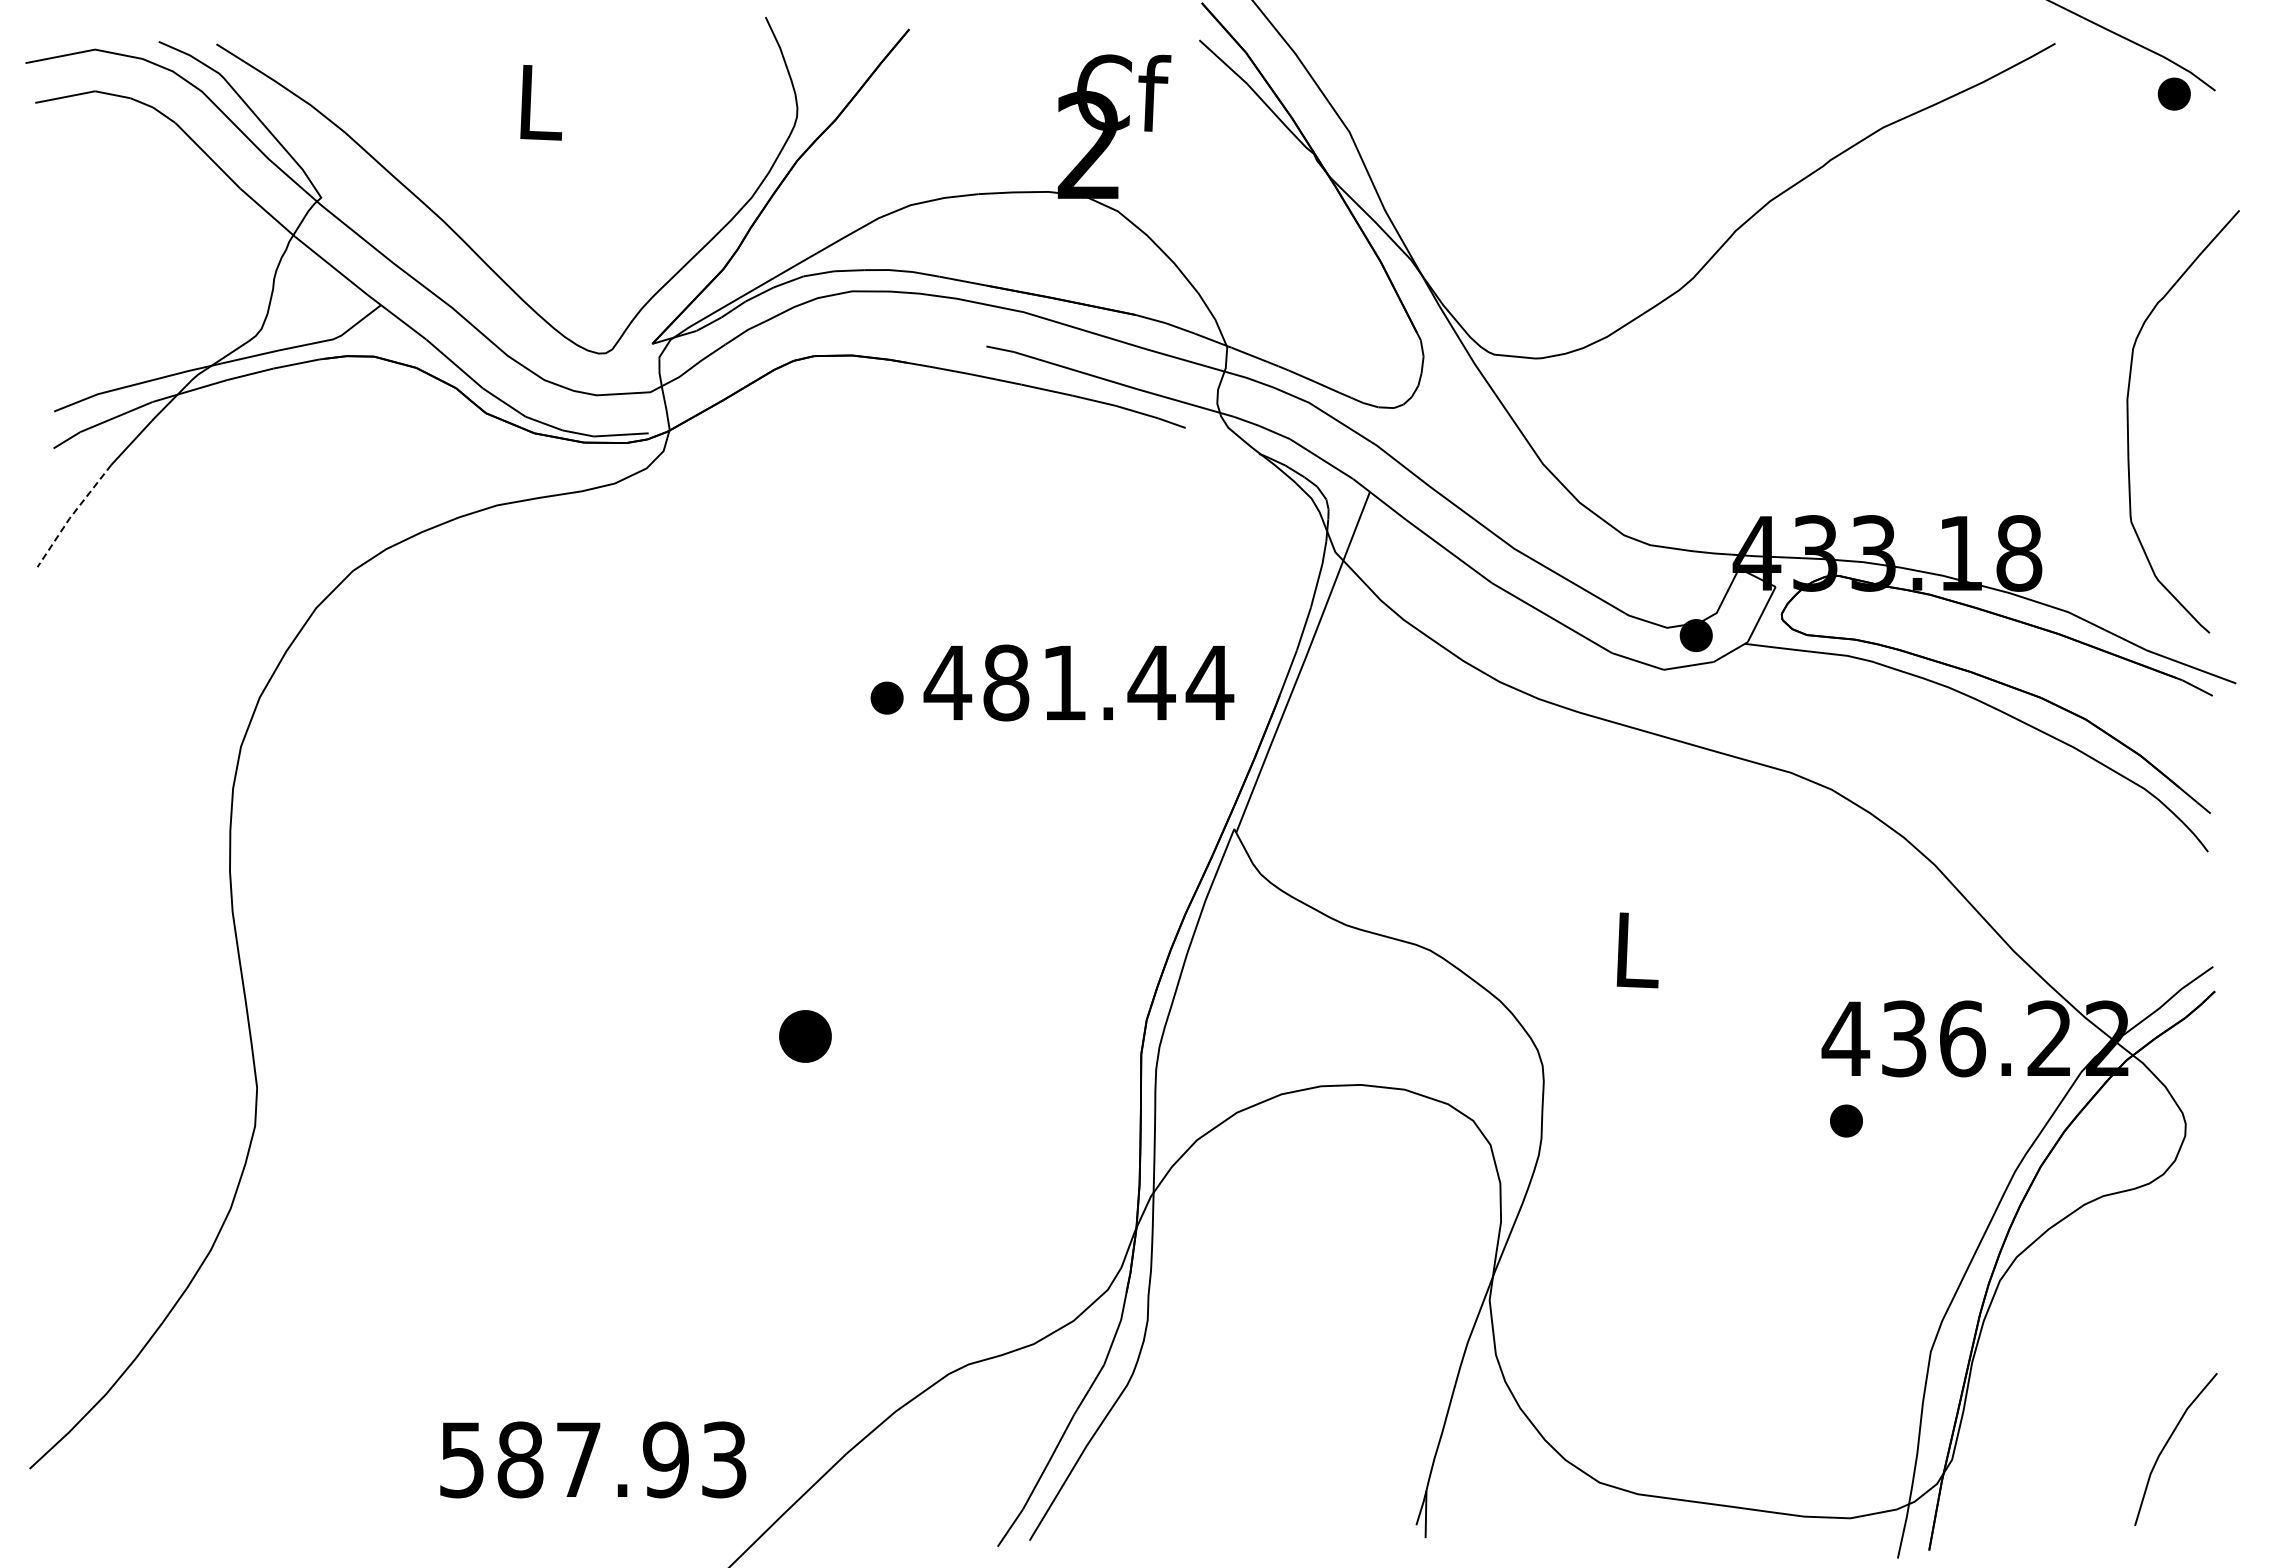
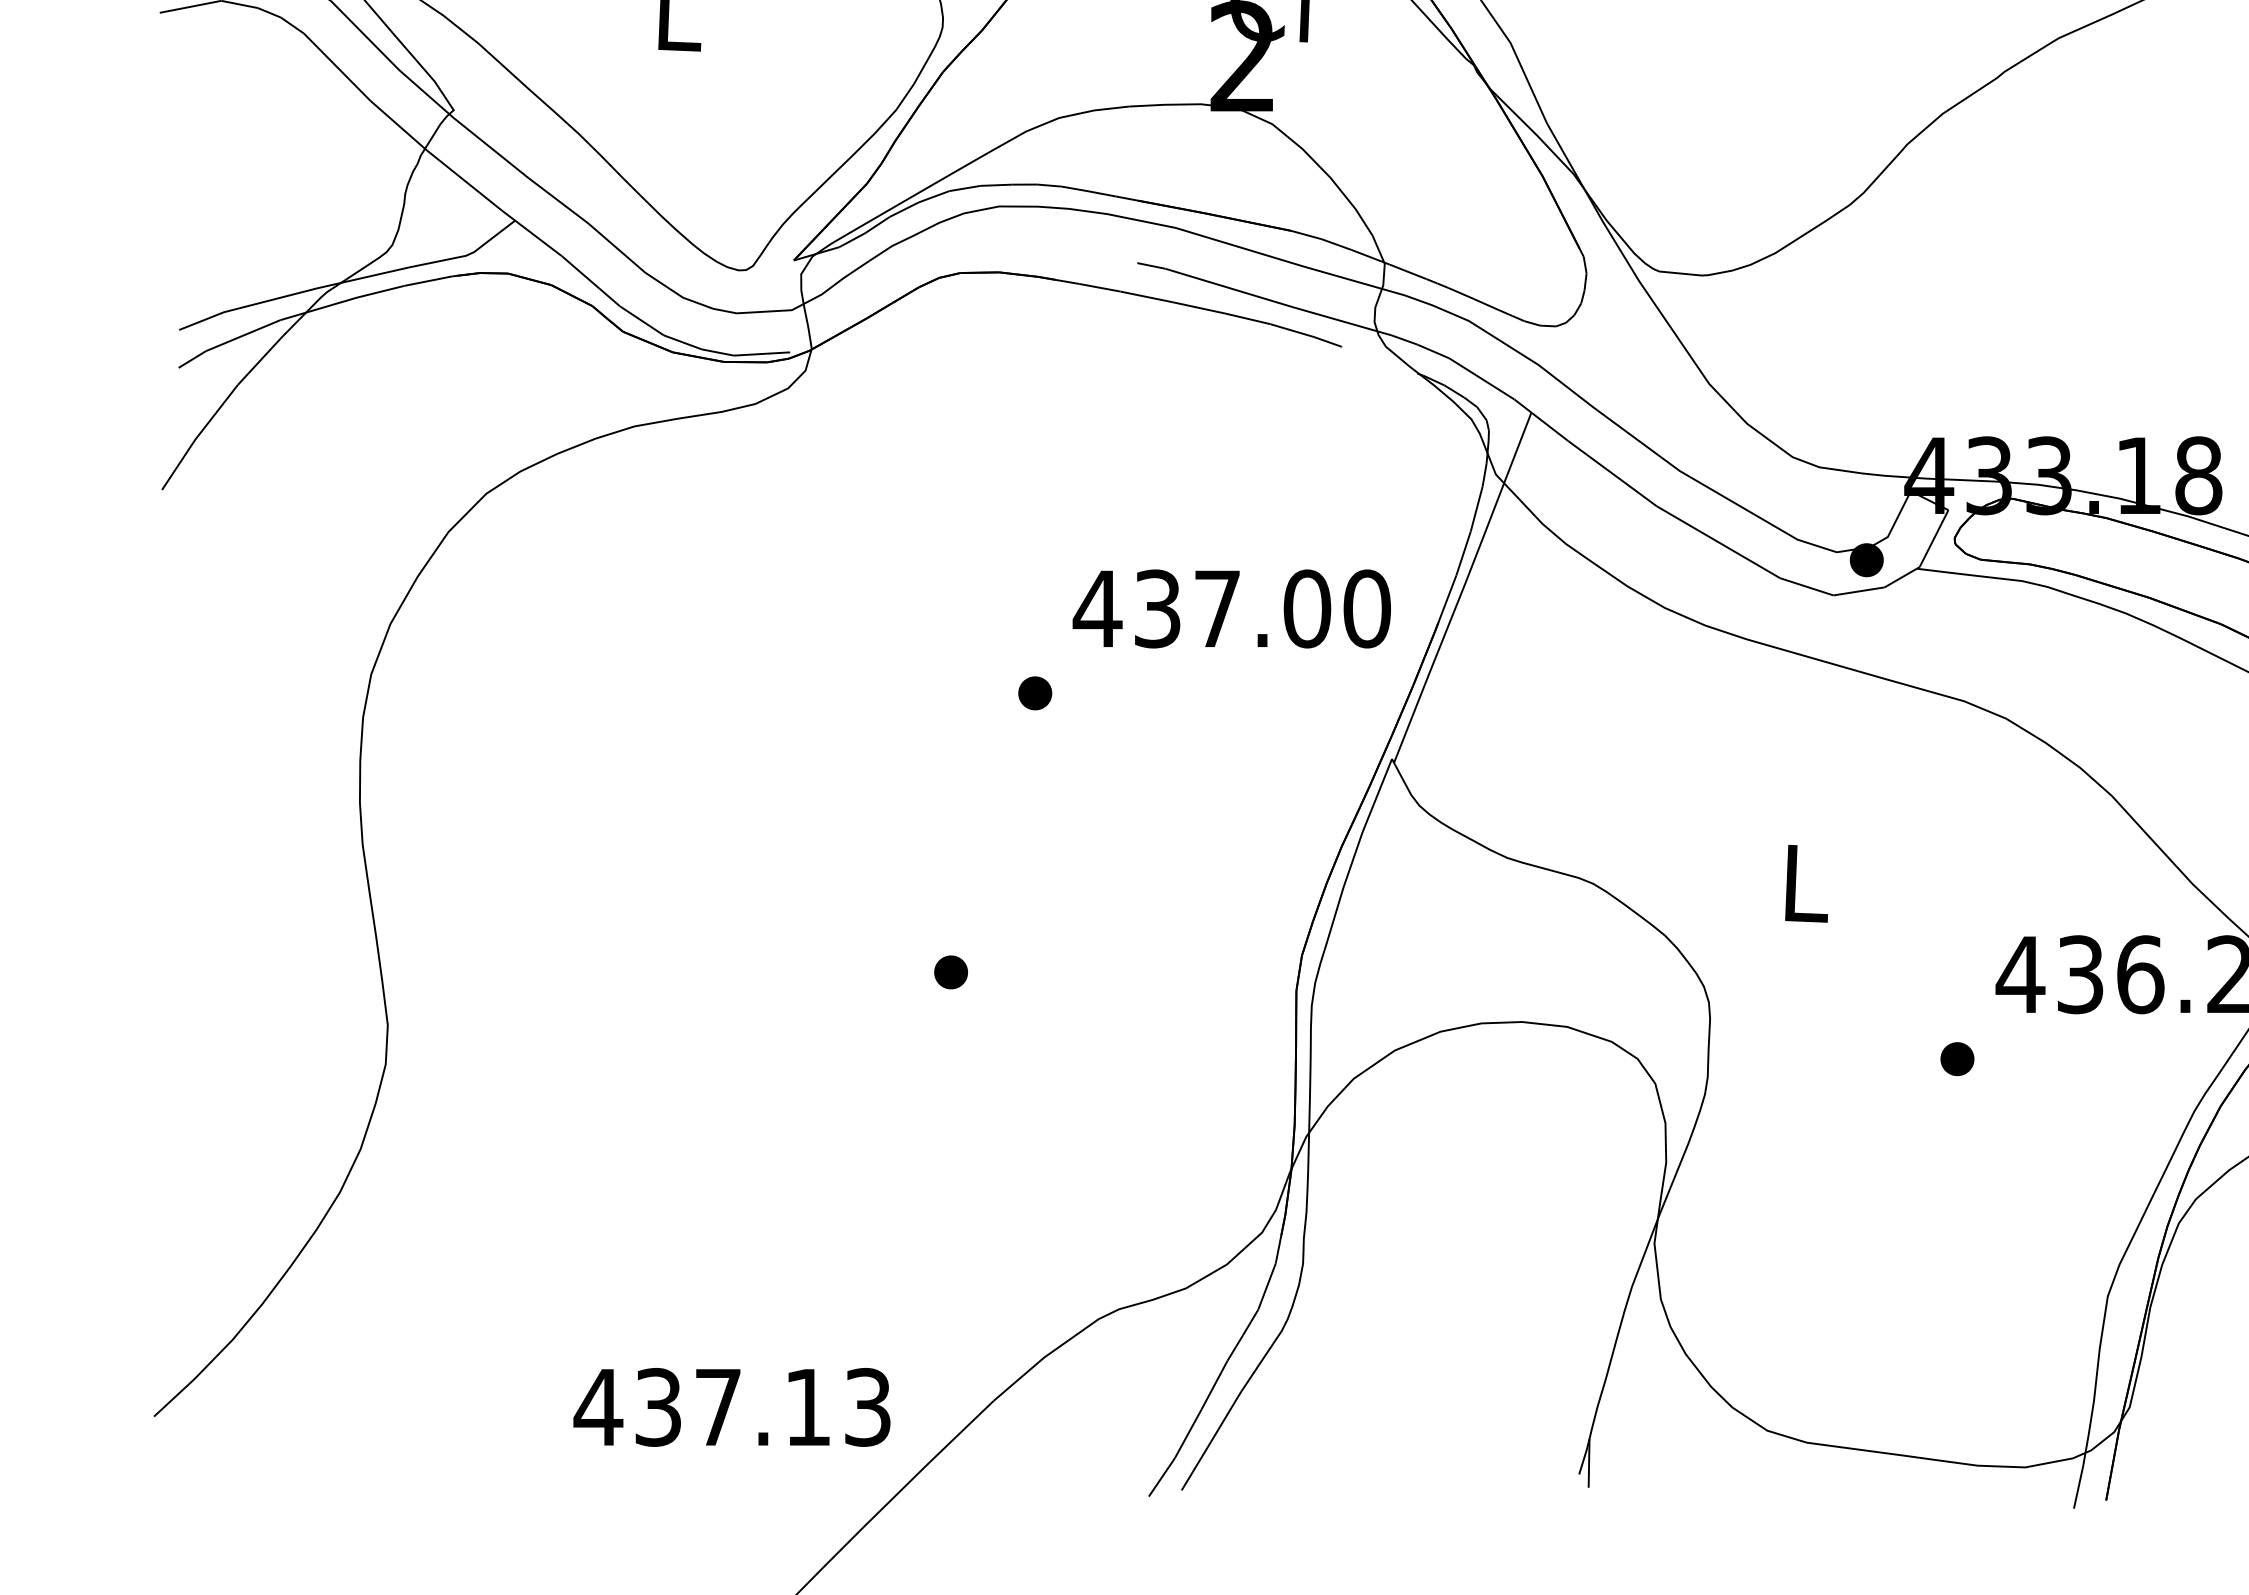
line: (72, 515) -> (198, 436), dashed -> solid
text: (1108, 682) -> (1262, 608), 481.44 -> 437.00
part: (886, 697) -> (1034, 692), moved
part: (804, 1036) -> (950, 972), size x0.62
part: (1846, 1120) -> (1957, 1058), moved
text: (562, 1459) -> (701, 1406), 587.93 -> 437.13

